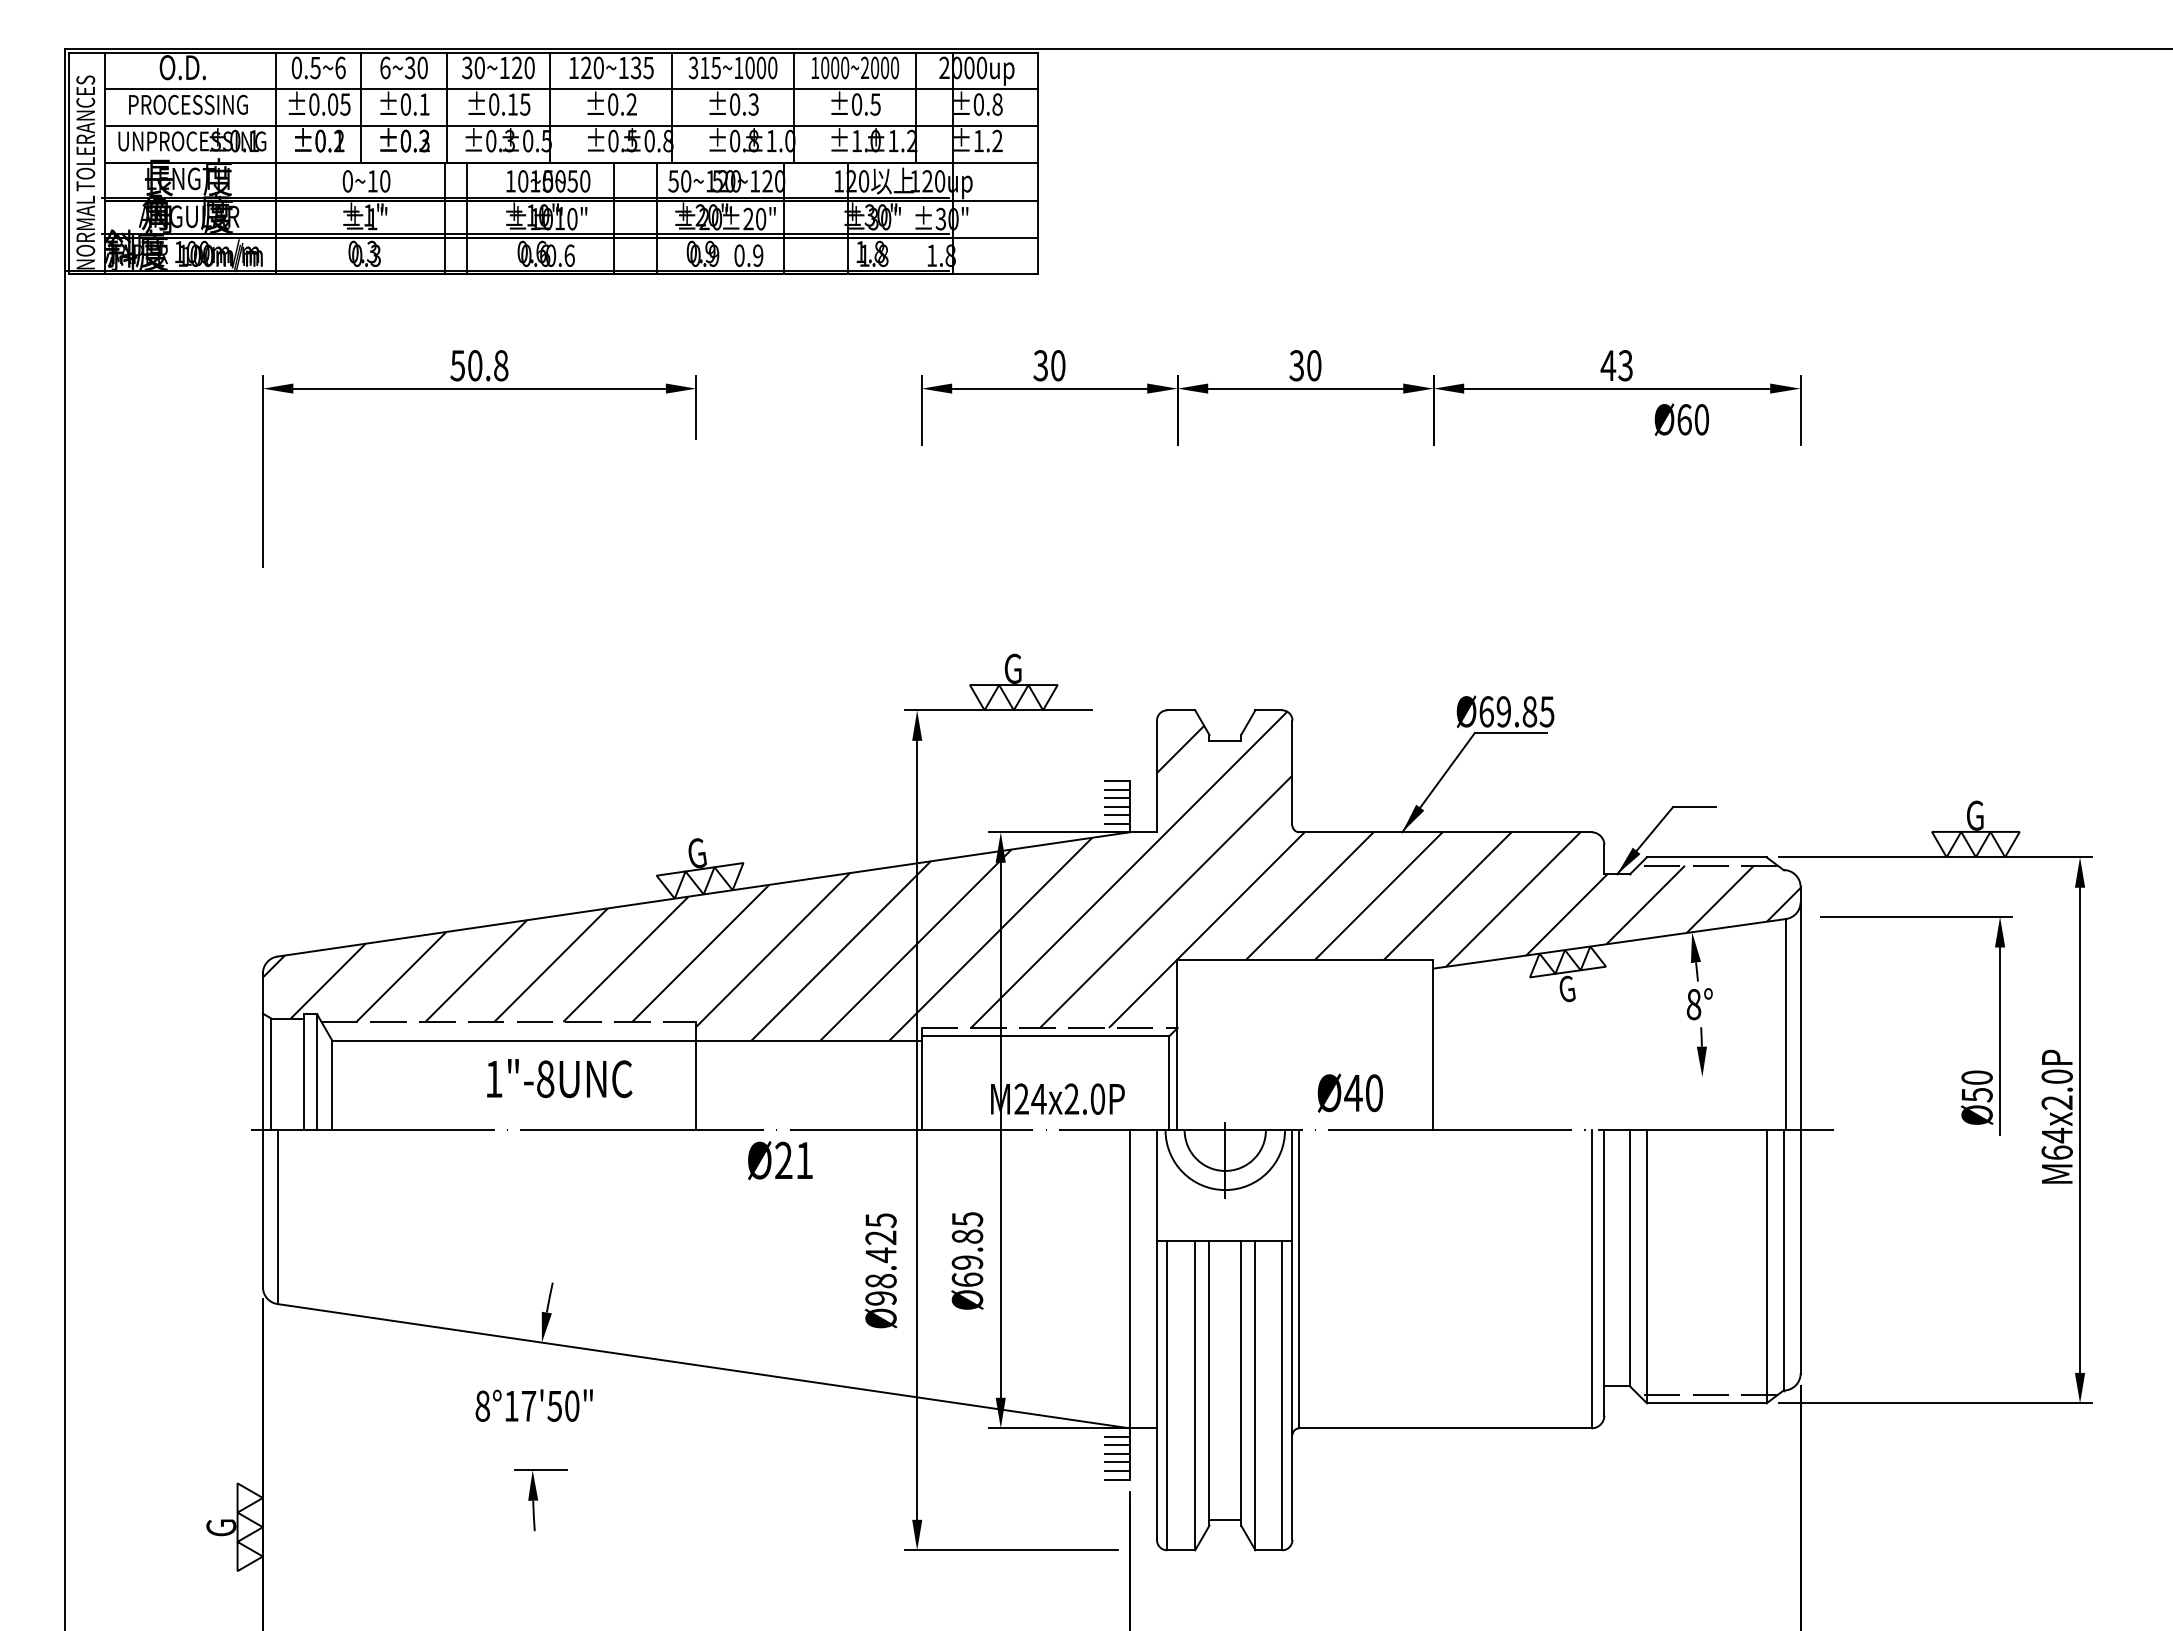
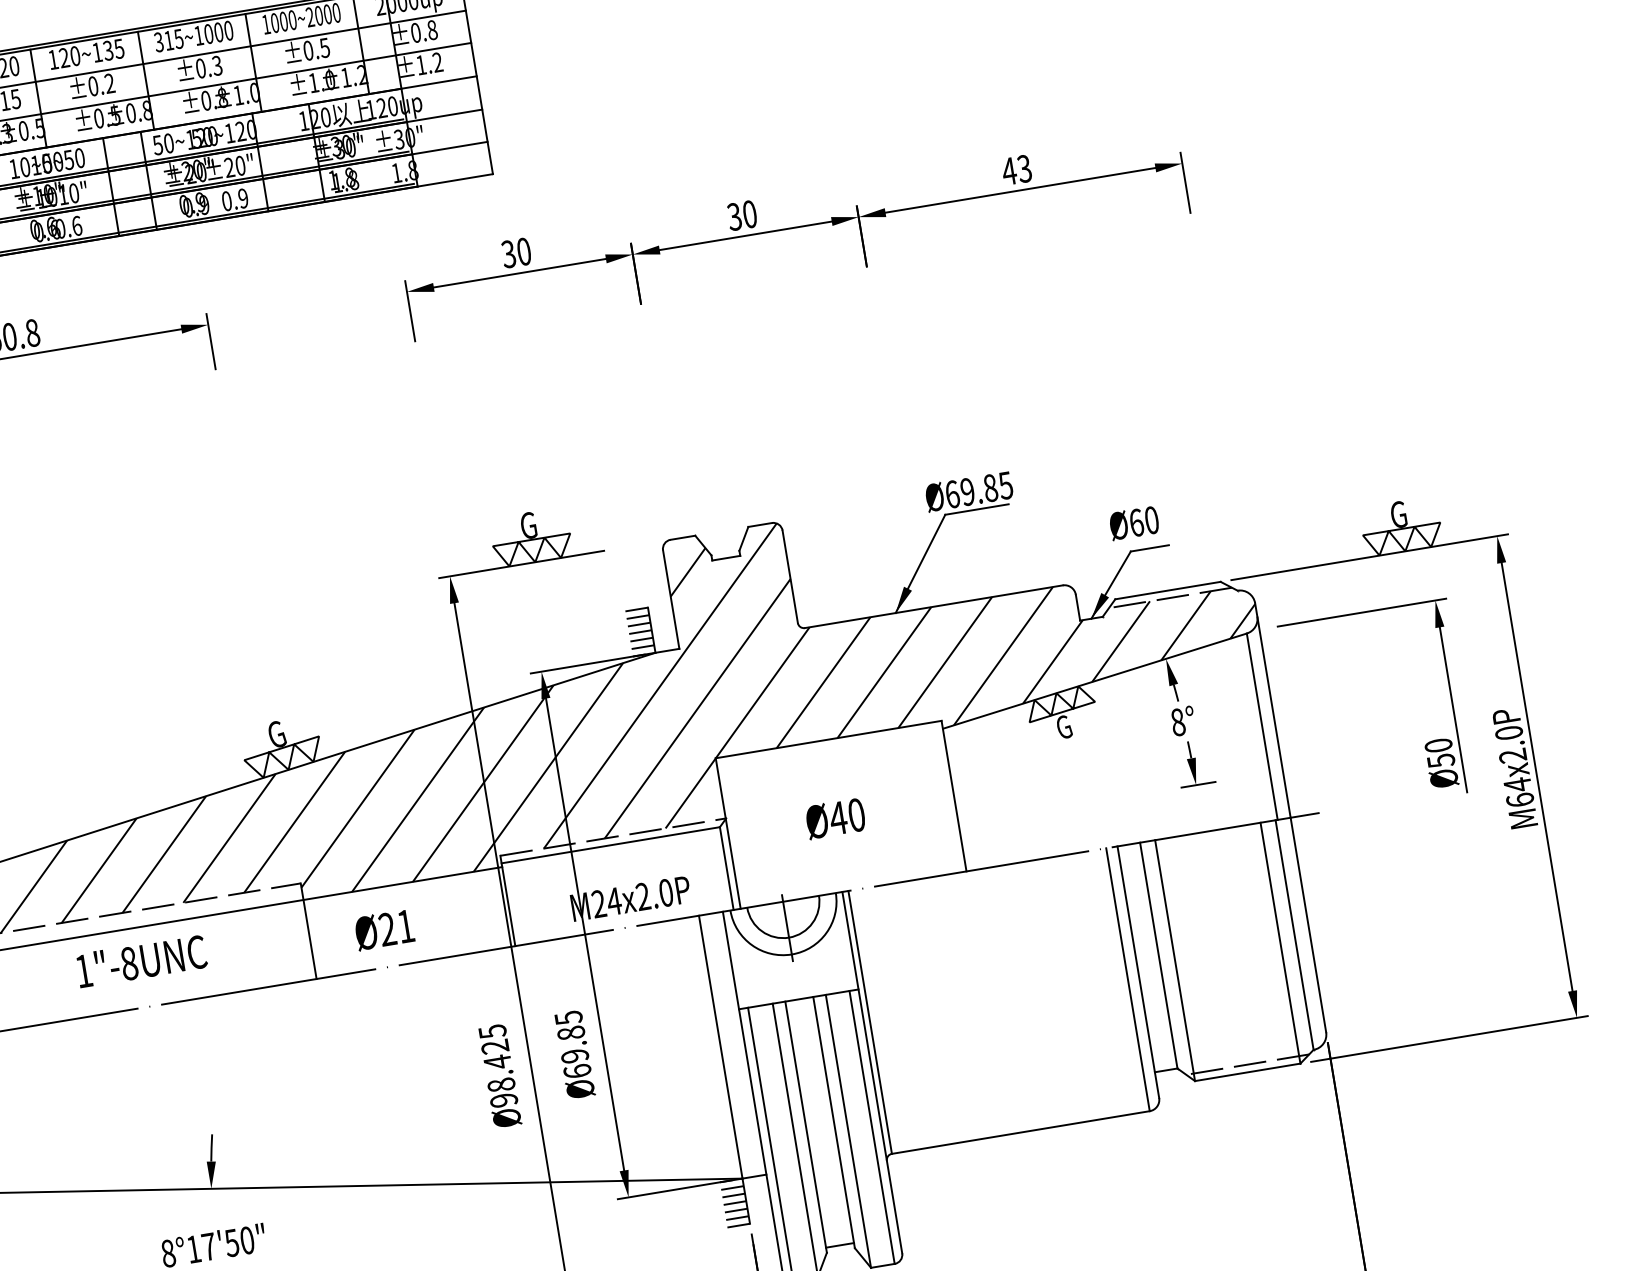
text: (1681, 419) -> (1133, 523), moved
line: (1704, 1077) -> (1198, 785), added
text: (559, 1078) -> (141, 961), moved
text: (1349, 1092) -> (834, 818), moved
text: (780, 1160) -> (384, 929), moved

